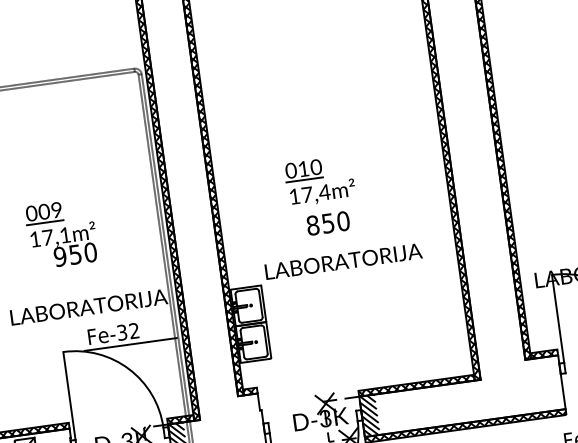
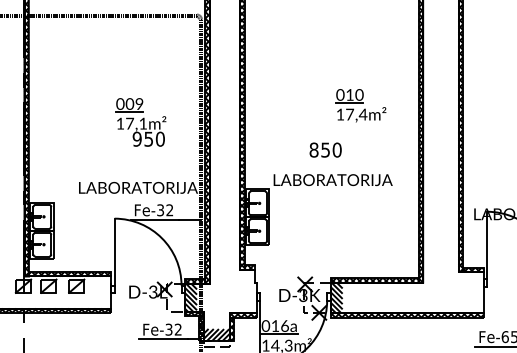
part: (319, 180) -> (360, 105), moved
part: (61, 234) -> (140, 122), moved

